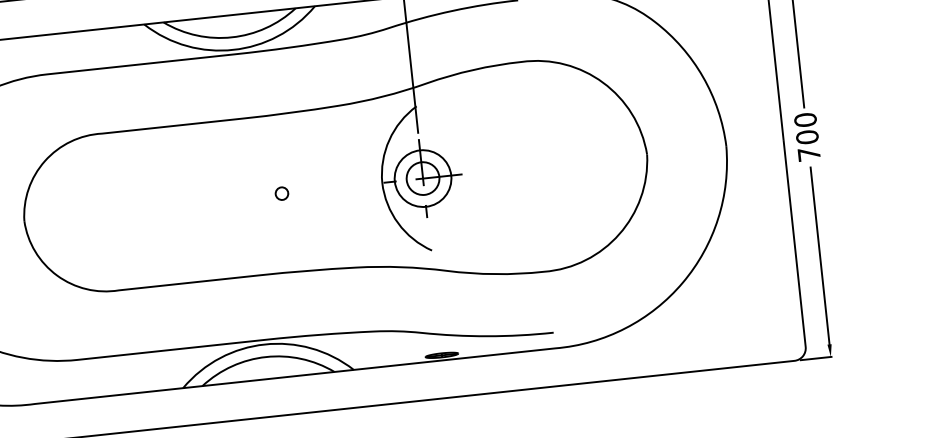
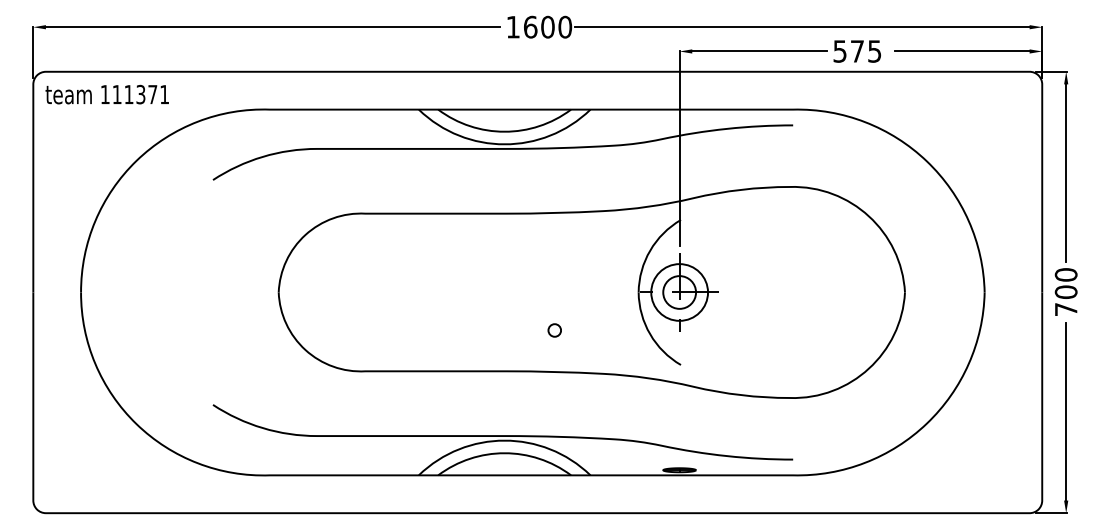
circle: (281, 193) -> (554, 330), moved

